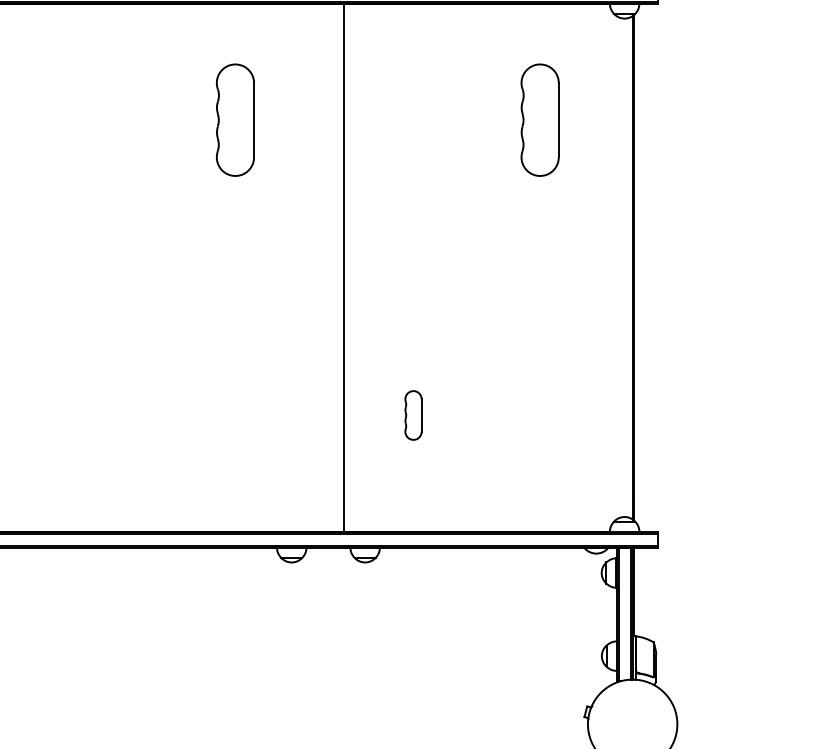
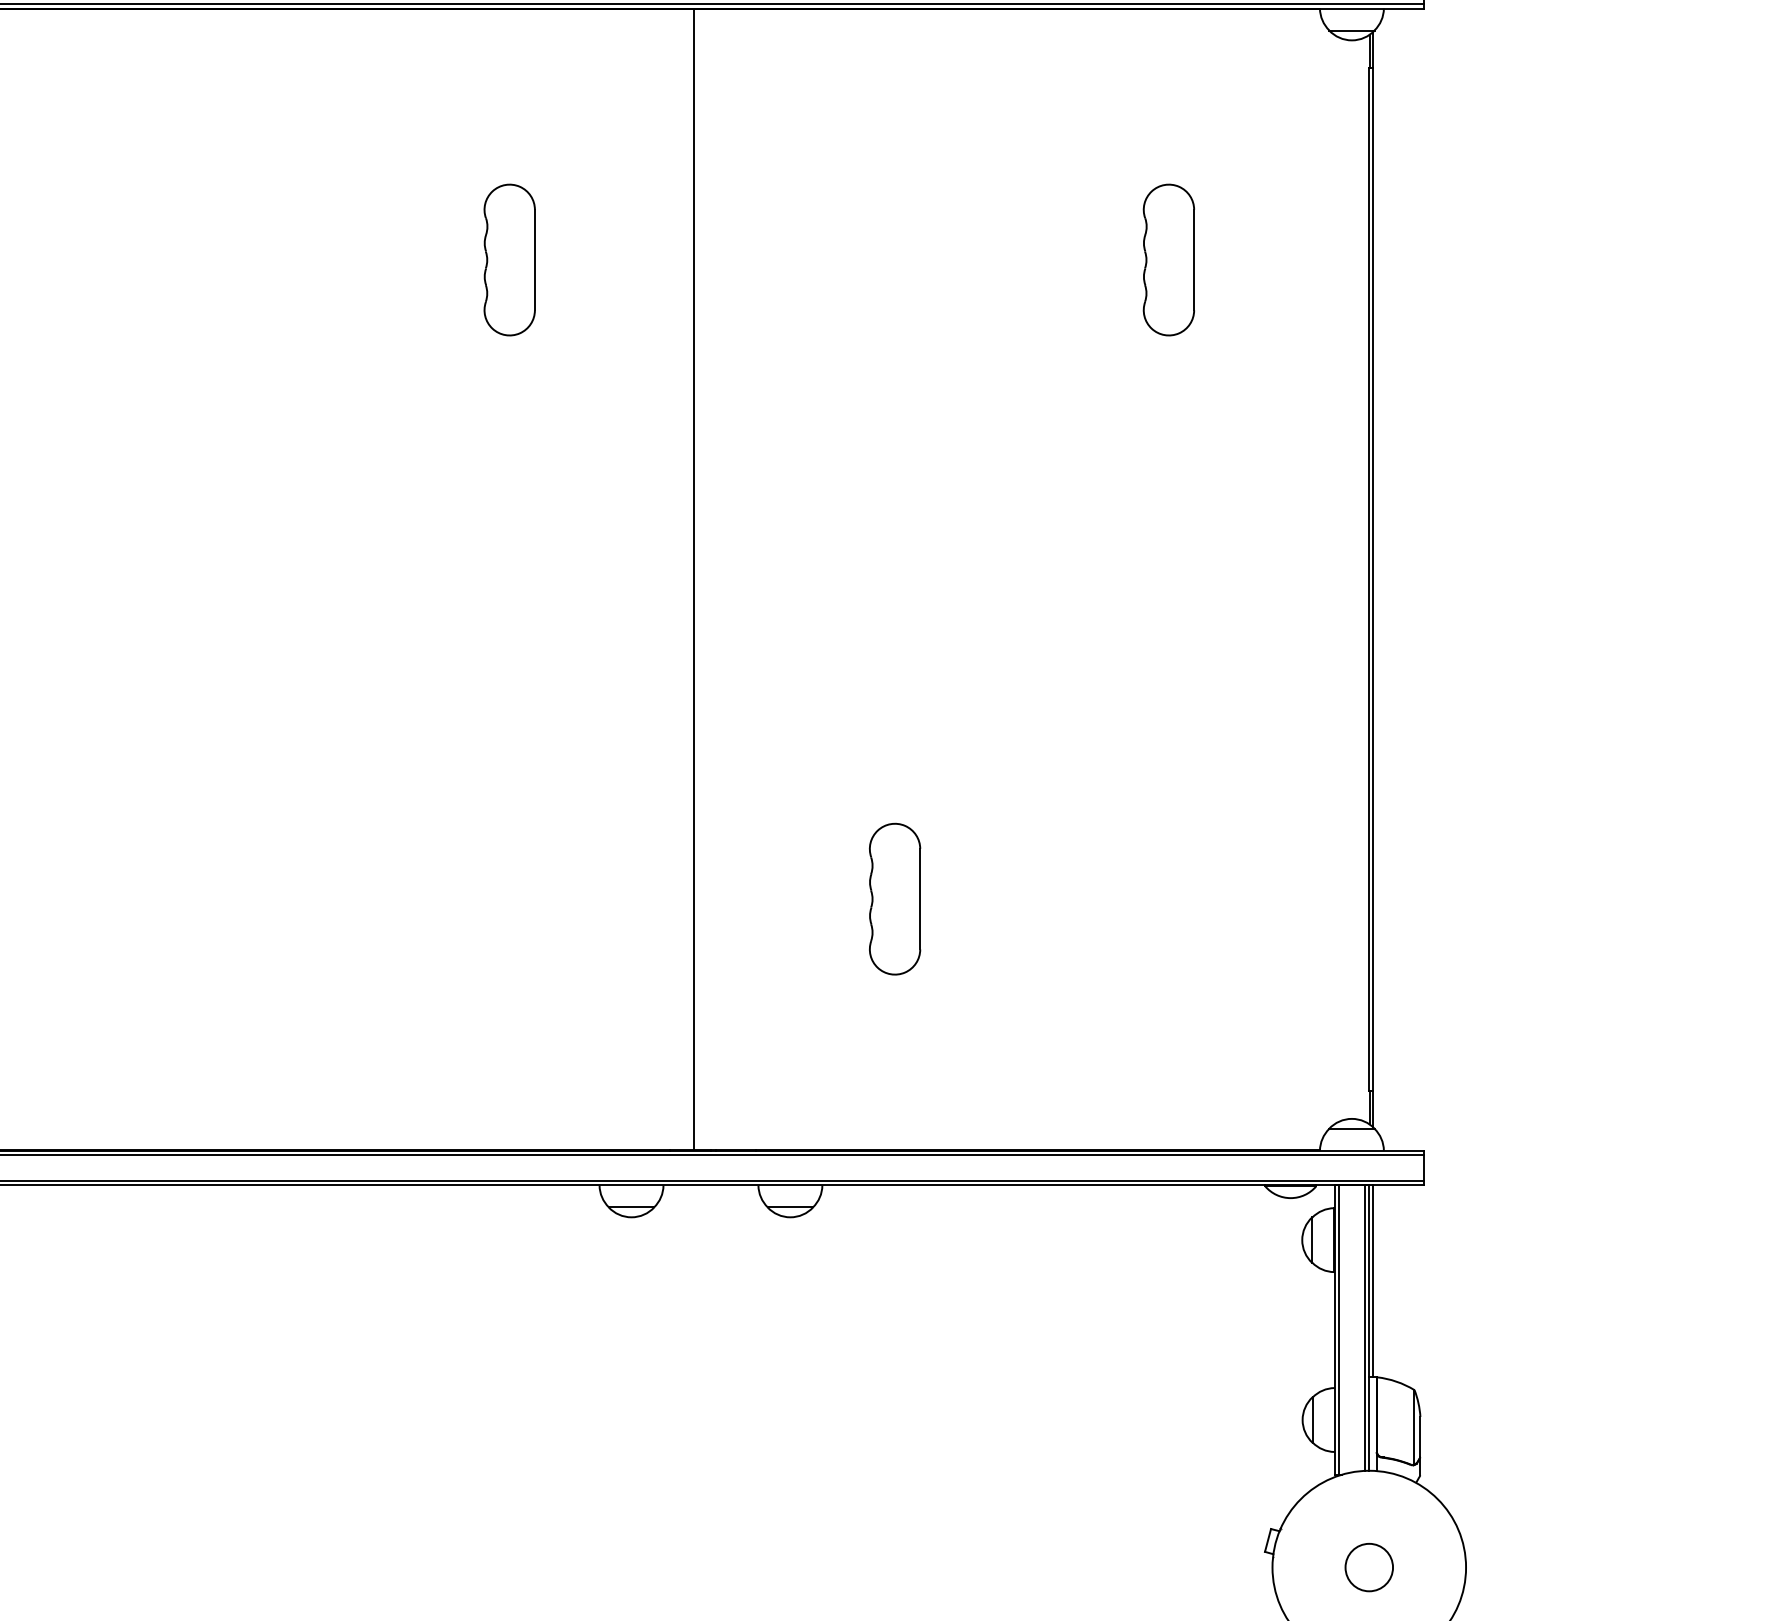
part: (235, 119) -> (509, 258), size x0.62
part: (539, 119) -> (1167, 258), size x0.62
line: (343, 267) -> (693, 578), moved
part: (413, 415) -> (895, 899), size x1.43
circle: (632, 724) -> (1368, 1567), added

